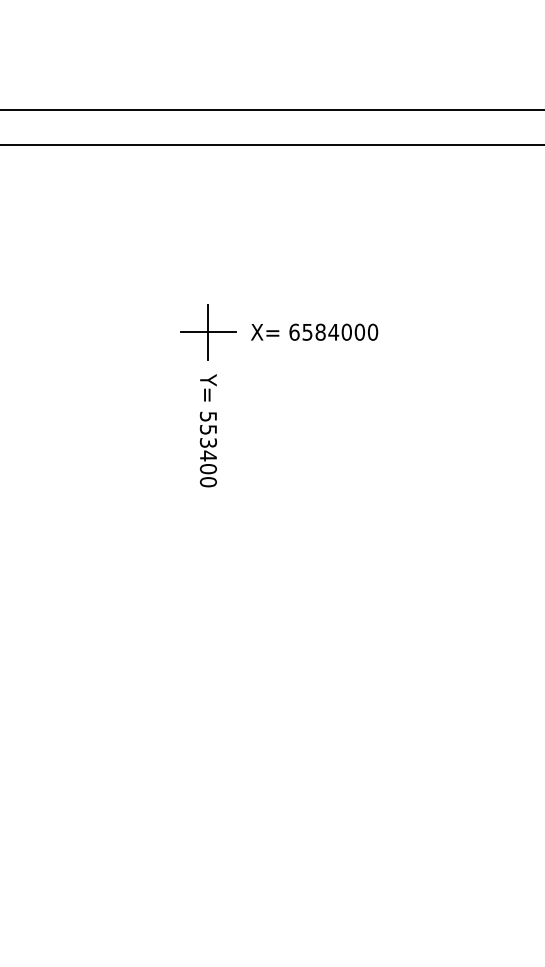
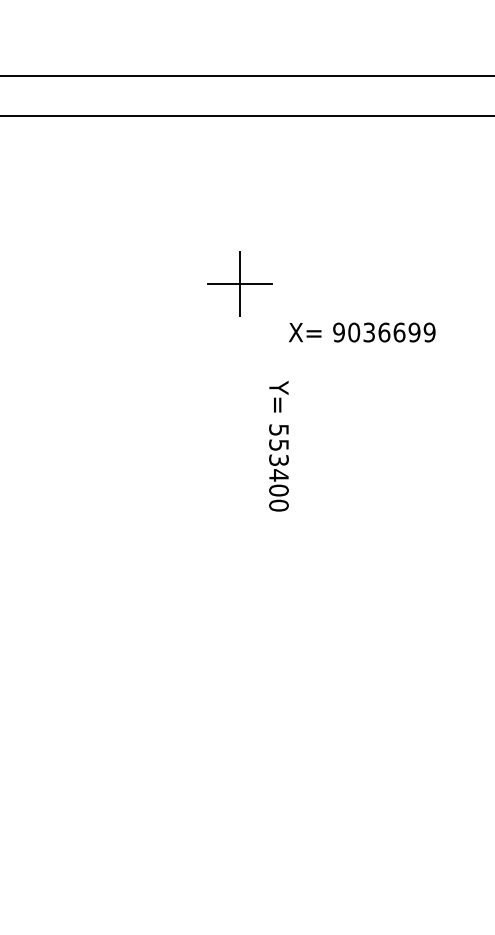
text: (333, 331) -> (384, 331), 6584000 -> 9036699
part: (208, 332) -> (239, 284), moved
text: (207, 430) -> (277, 445), moved

